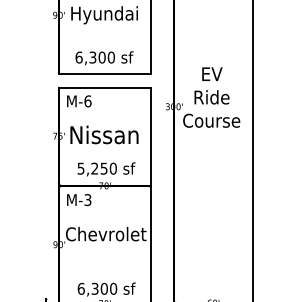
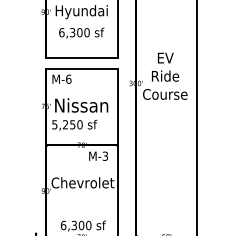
text: (104, 58) -> (81, 33), moved
text: (106, 169) -> (74, 125), moved
text: (79, 200) -> (98, 156), moved

